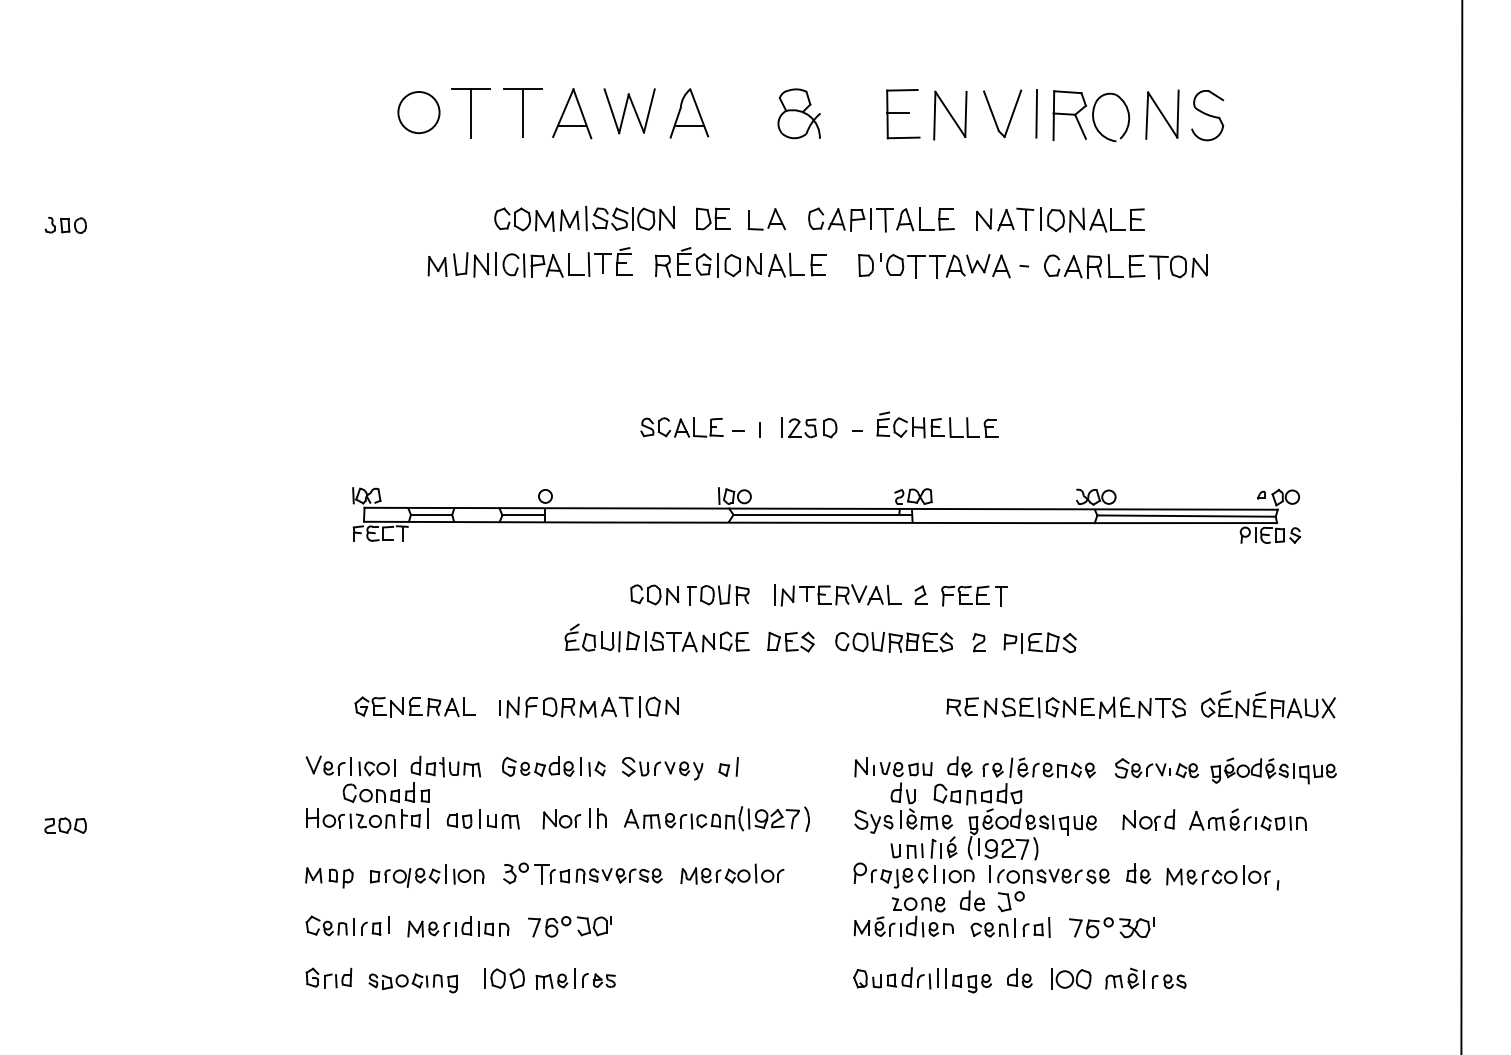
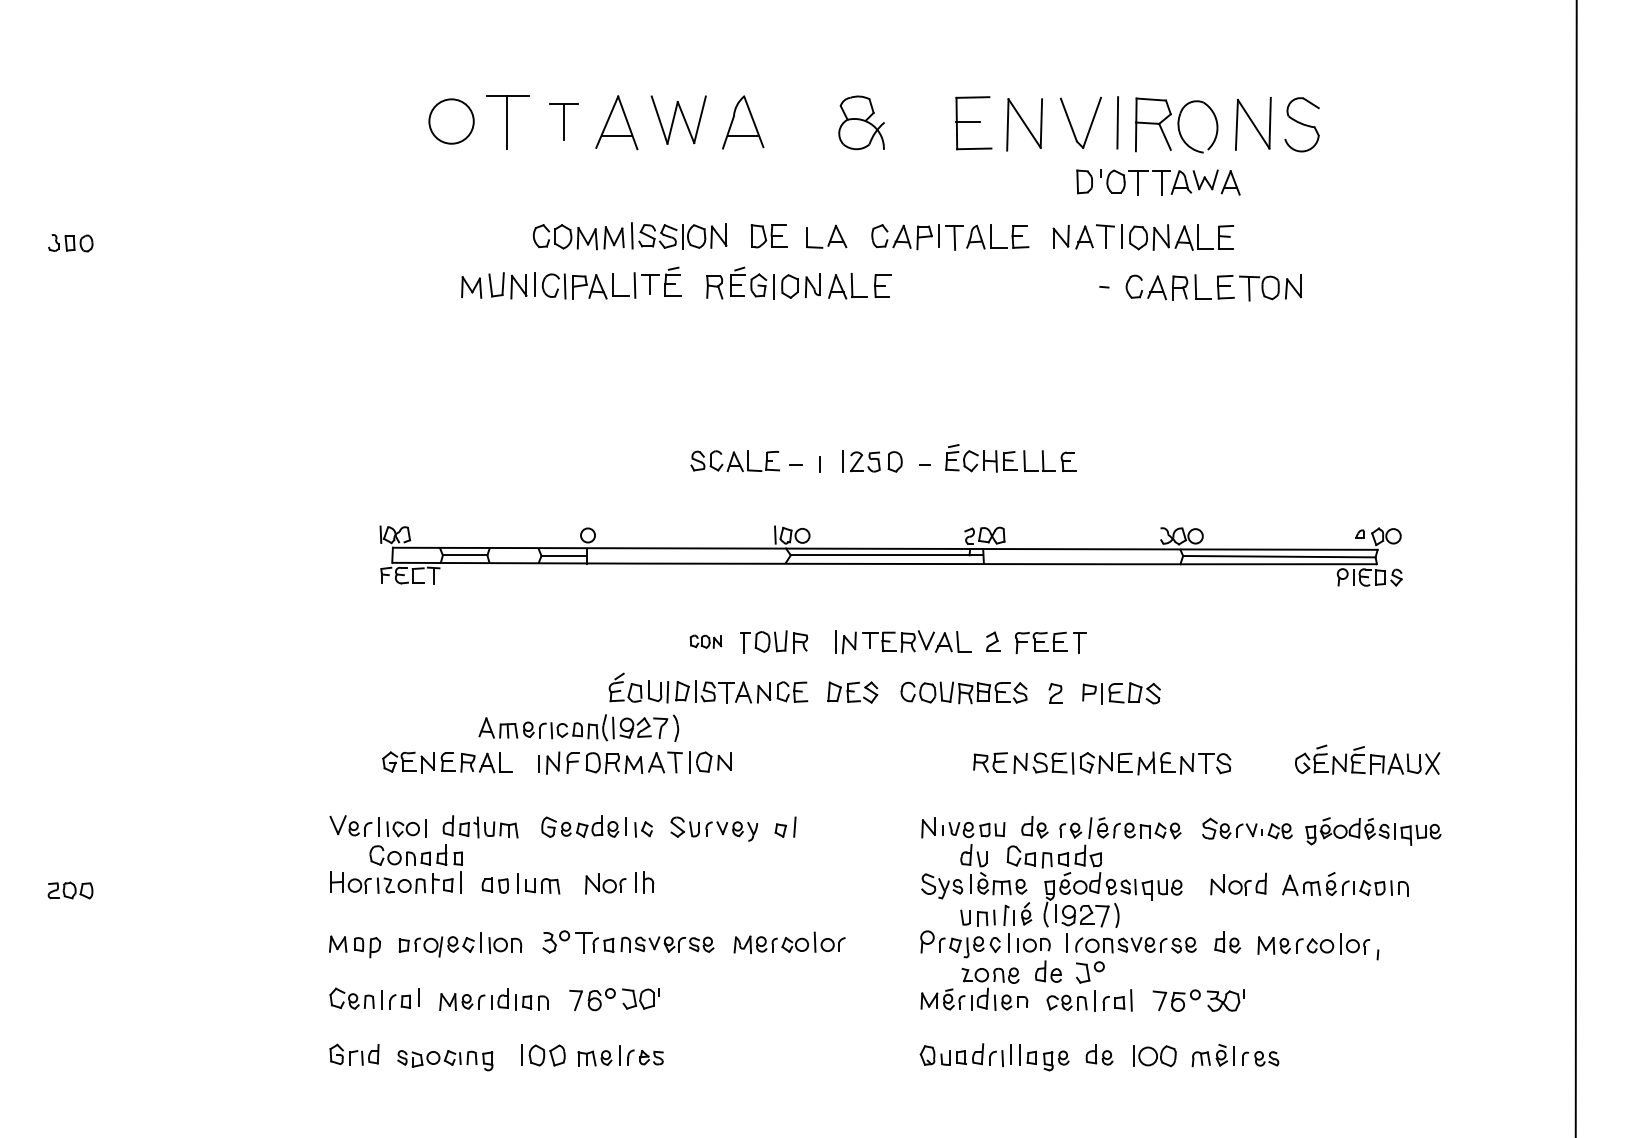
part: (522, 112) -> (563, 121), size x0.7
part: (934, 265) -> (1158, 181), moved
part: (654, 594) -> (705, 641), size x0.6
part: (1065, 707) -> (1101, 763), moved
part: (716, 818) -> (578, 727), moved

